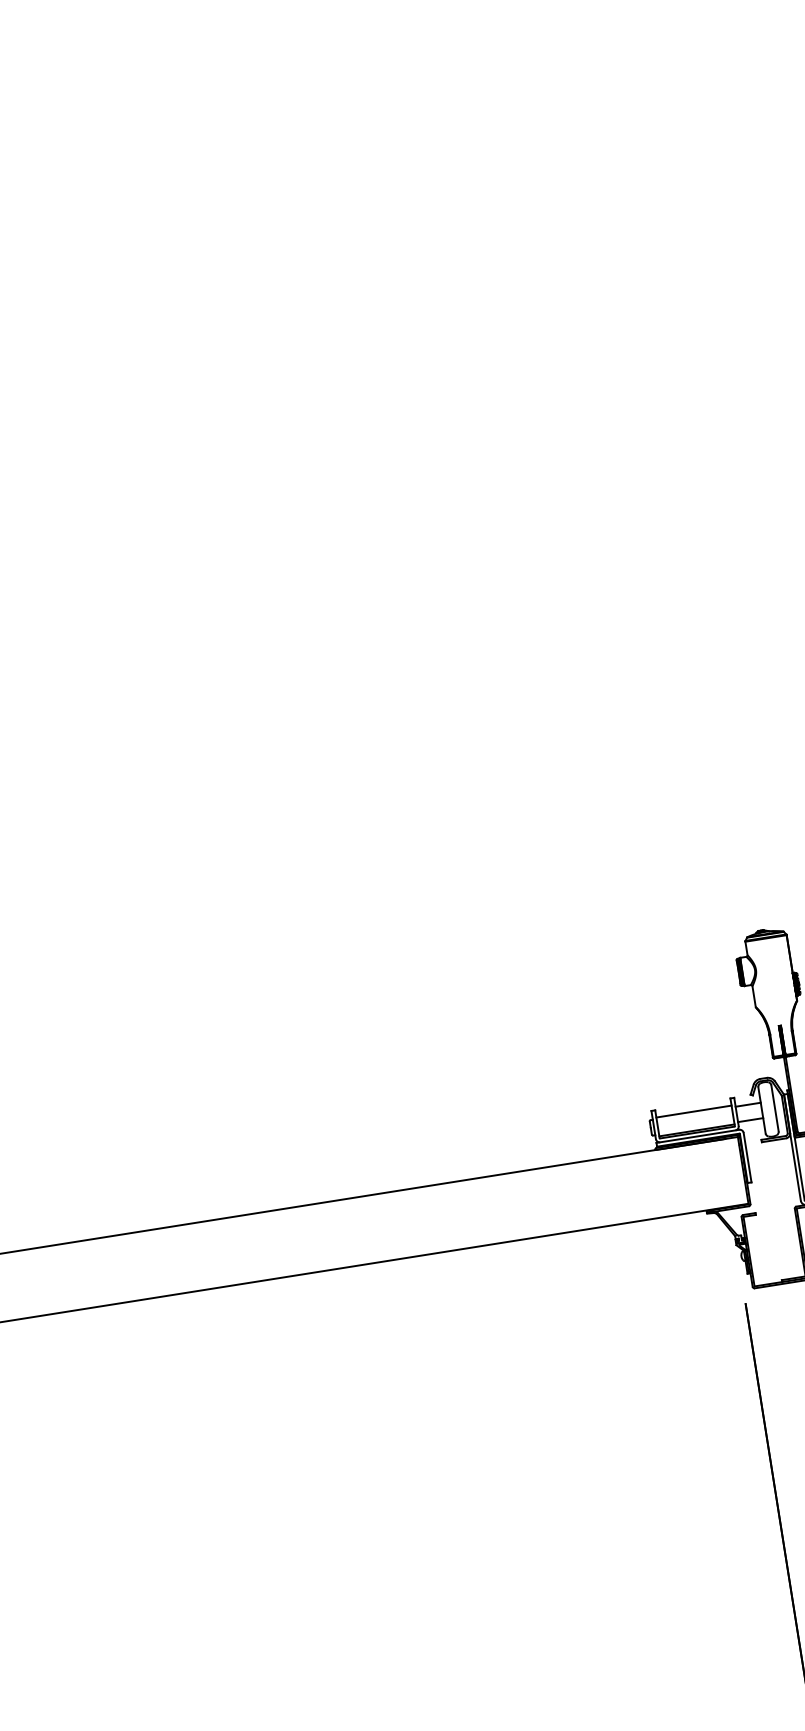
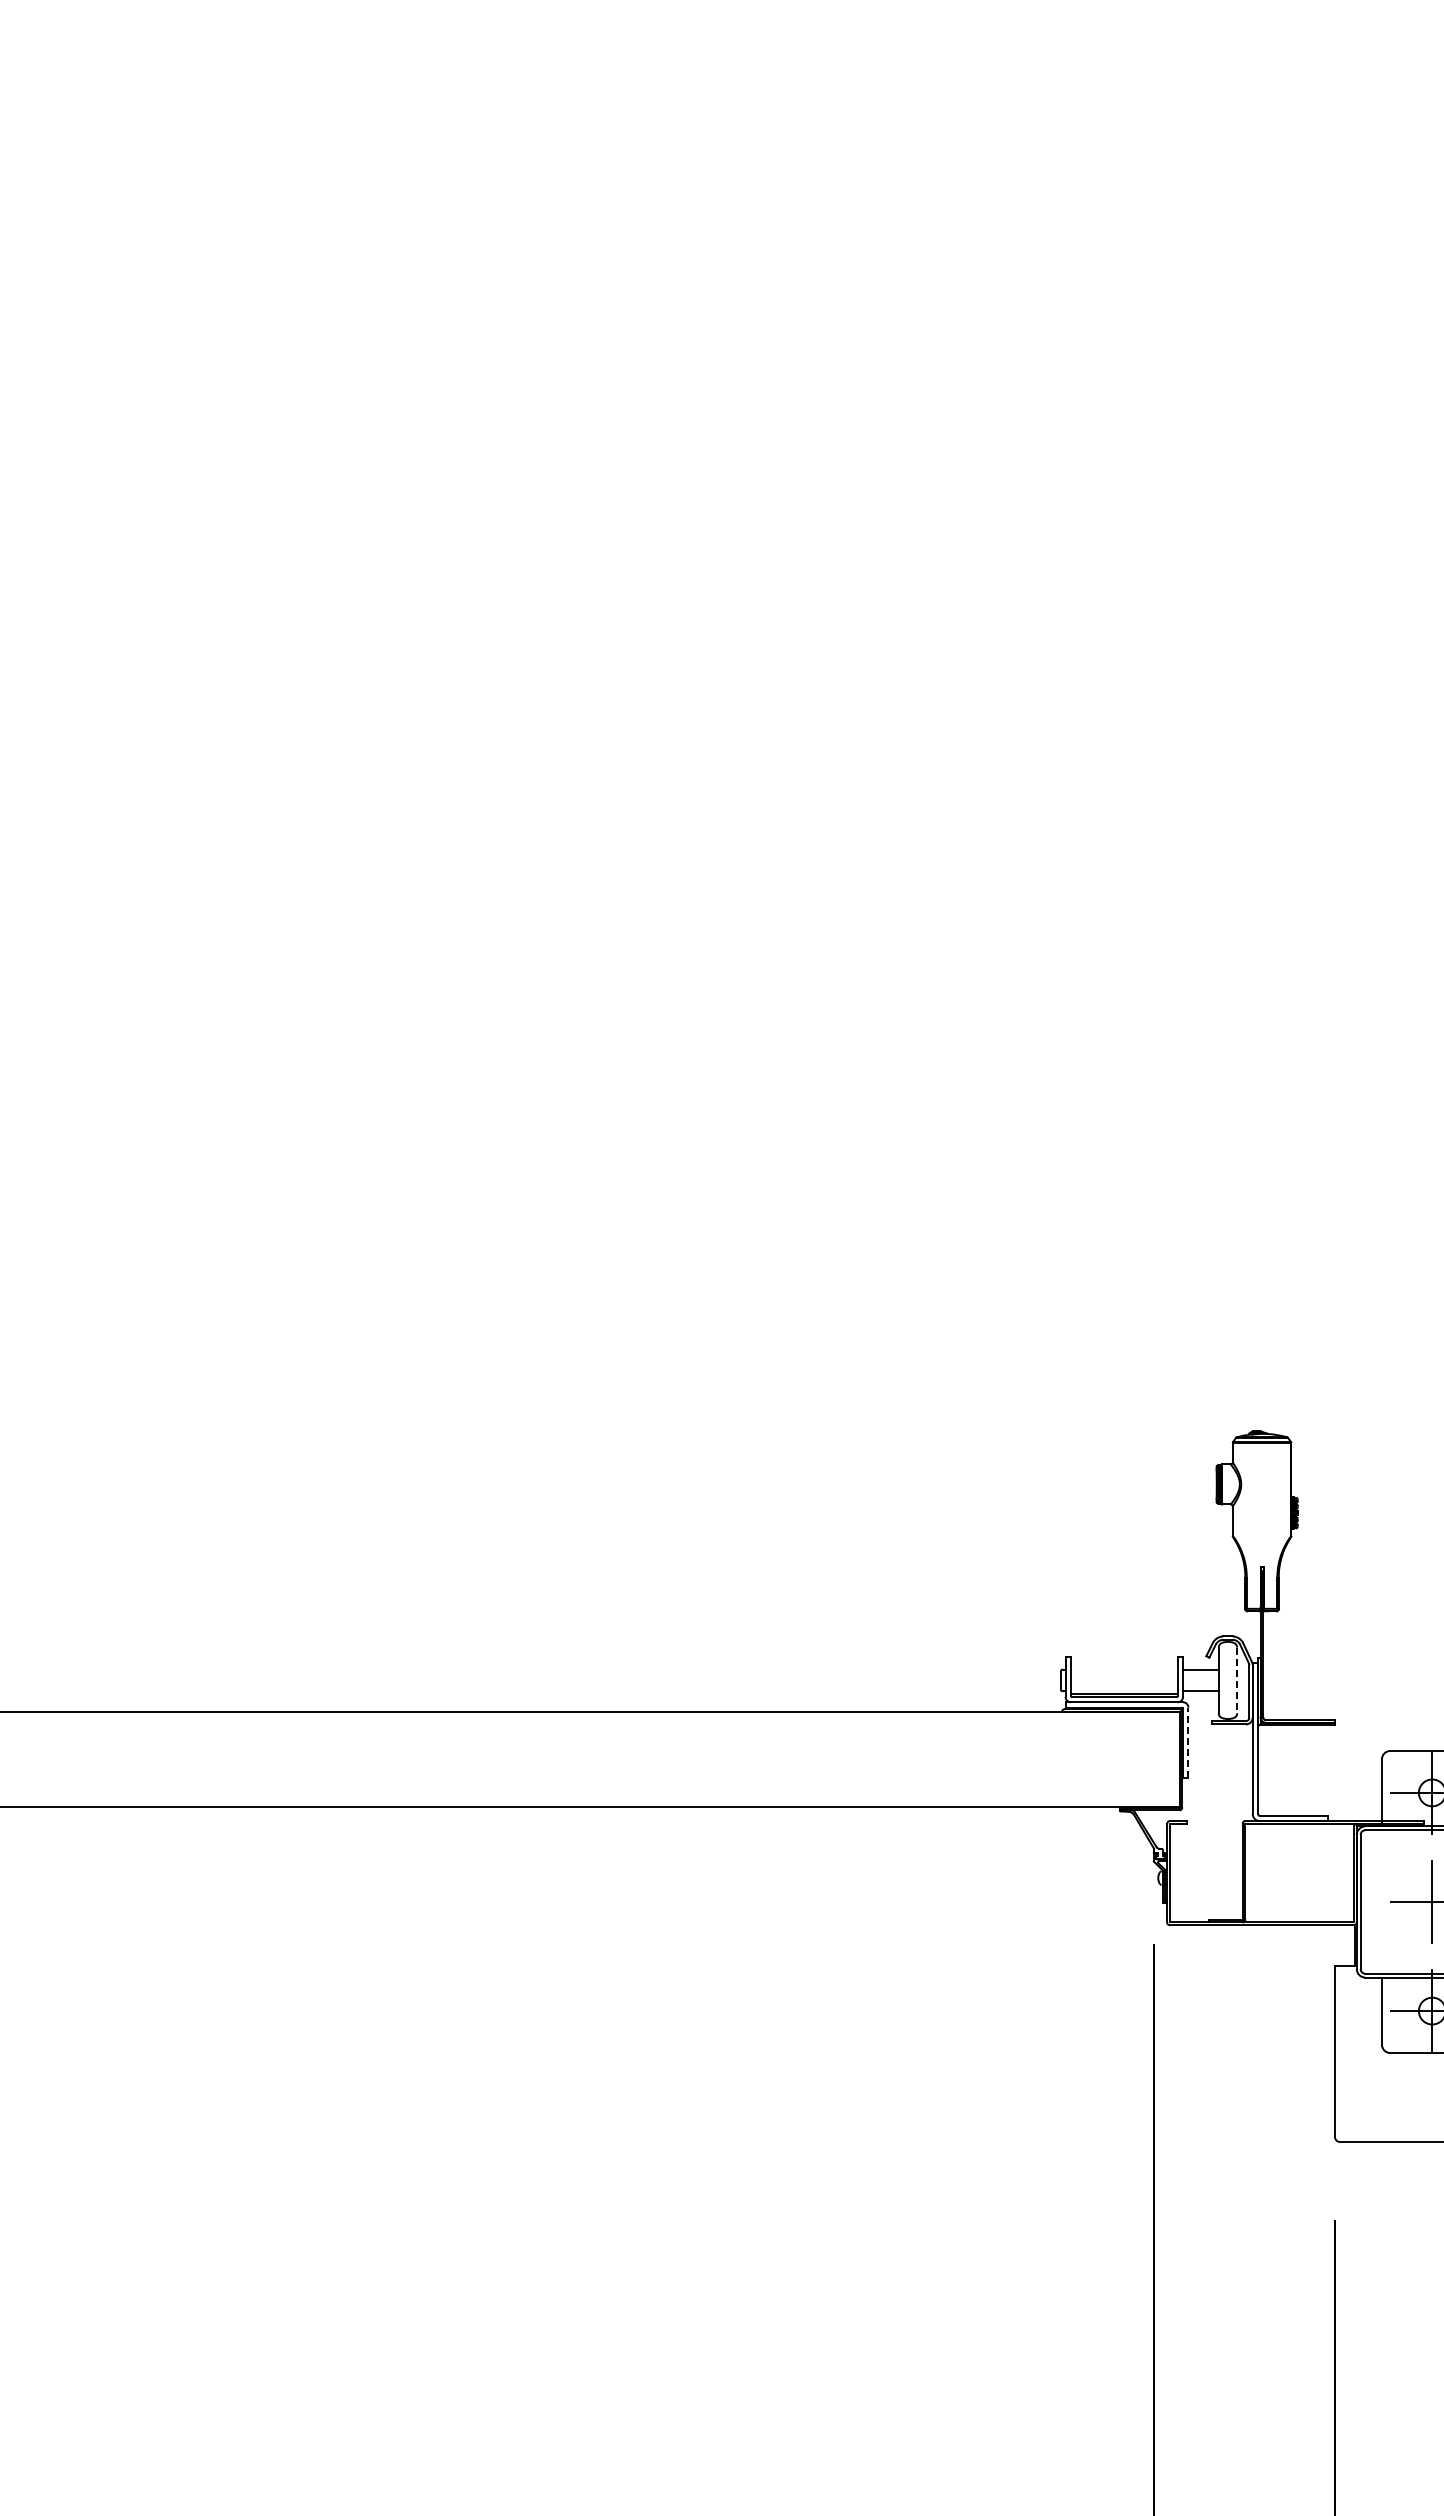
line: (775, 1108) -> (1237, 1680), solid -> dashed
line: (693, 1111) -> (1123, 1667), removed
line: (747, 1157) -> (1188, 1742), solid -> dashed

